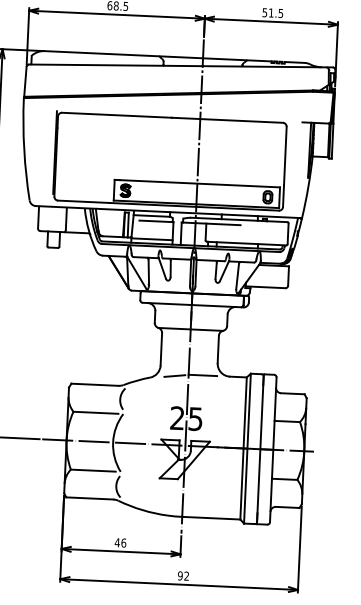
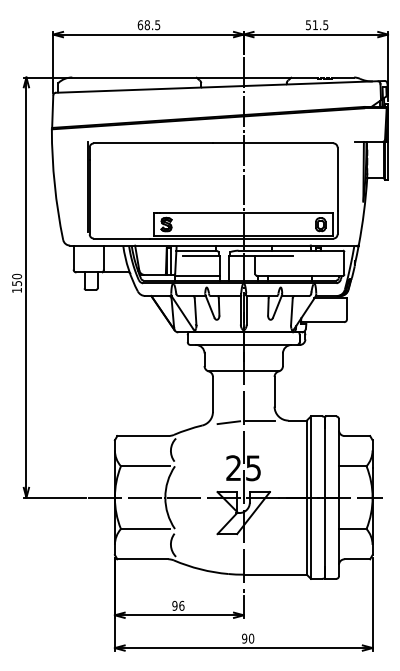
text: (117, 542) -> (174, 605), 46 -> 96
text: (186, 576) -> (251, 638), 92 -> 90

